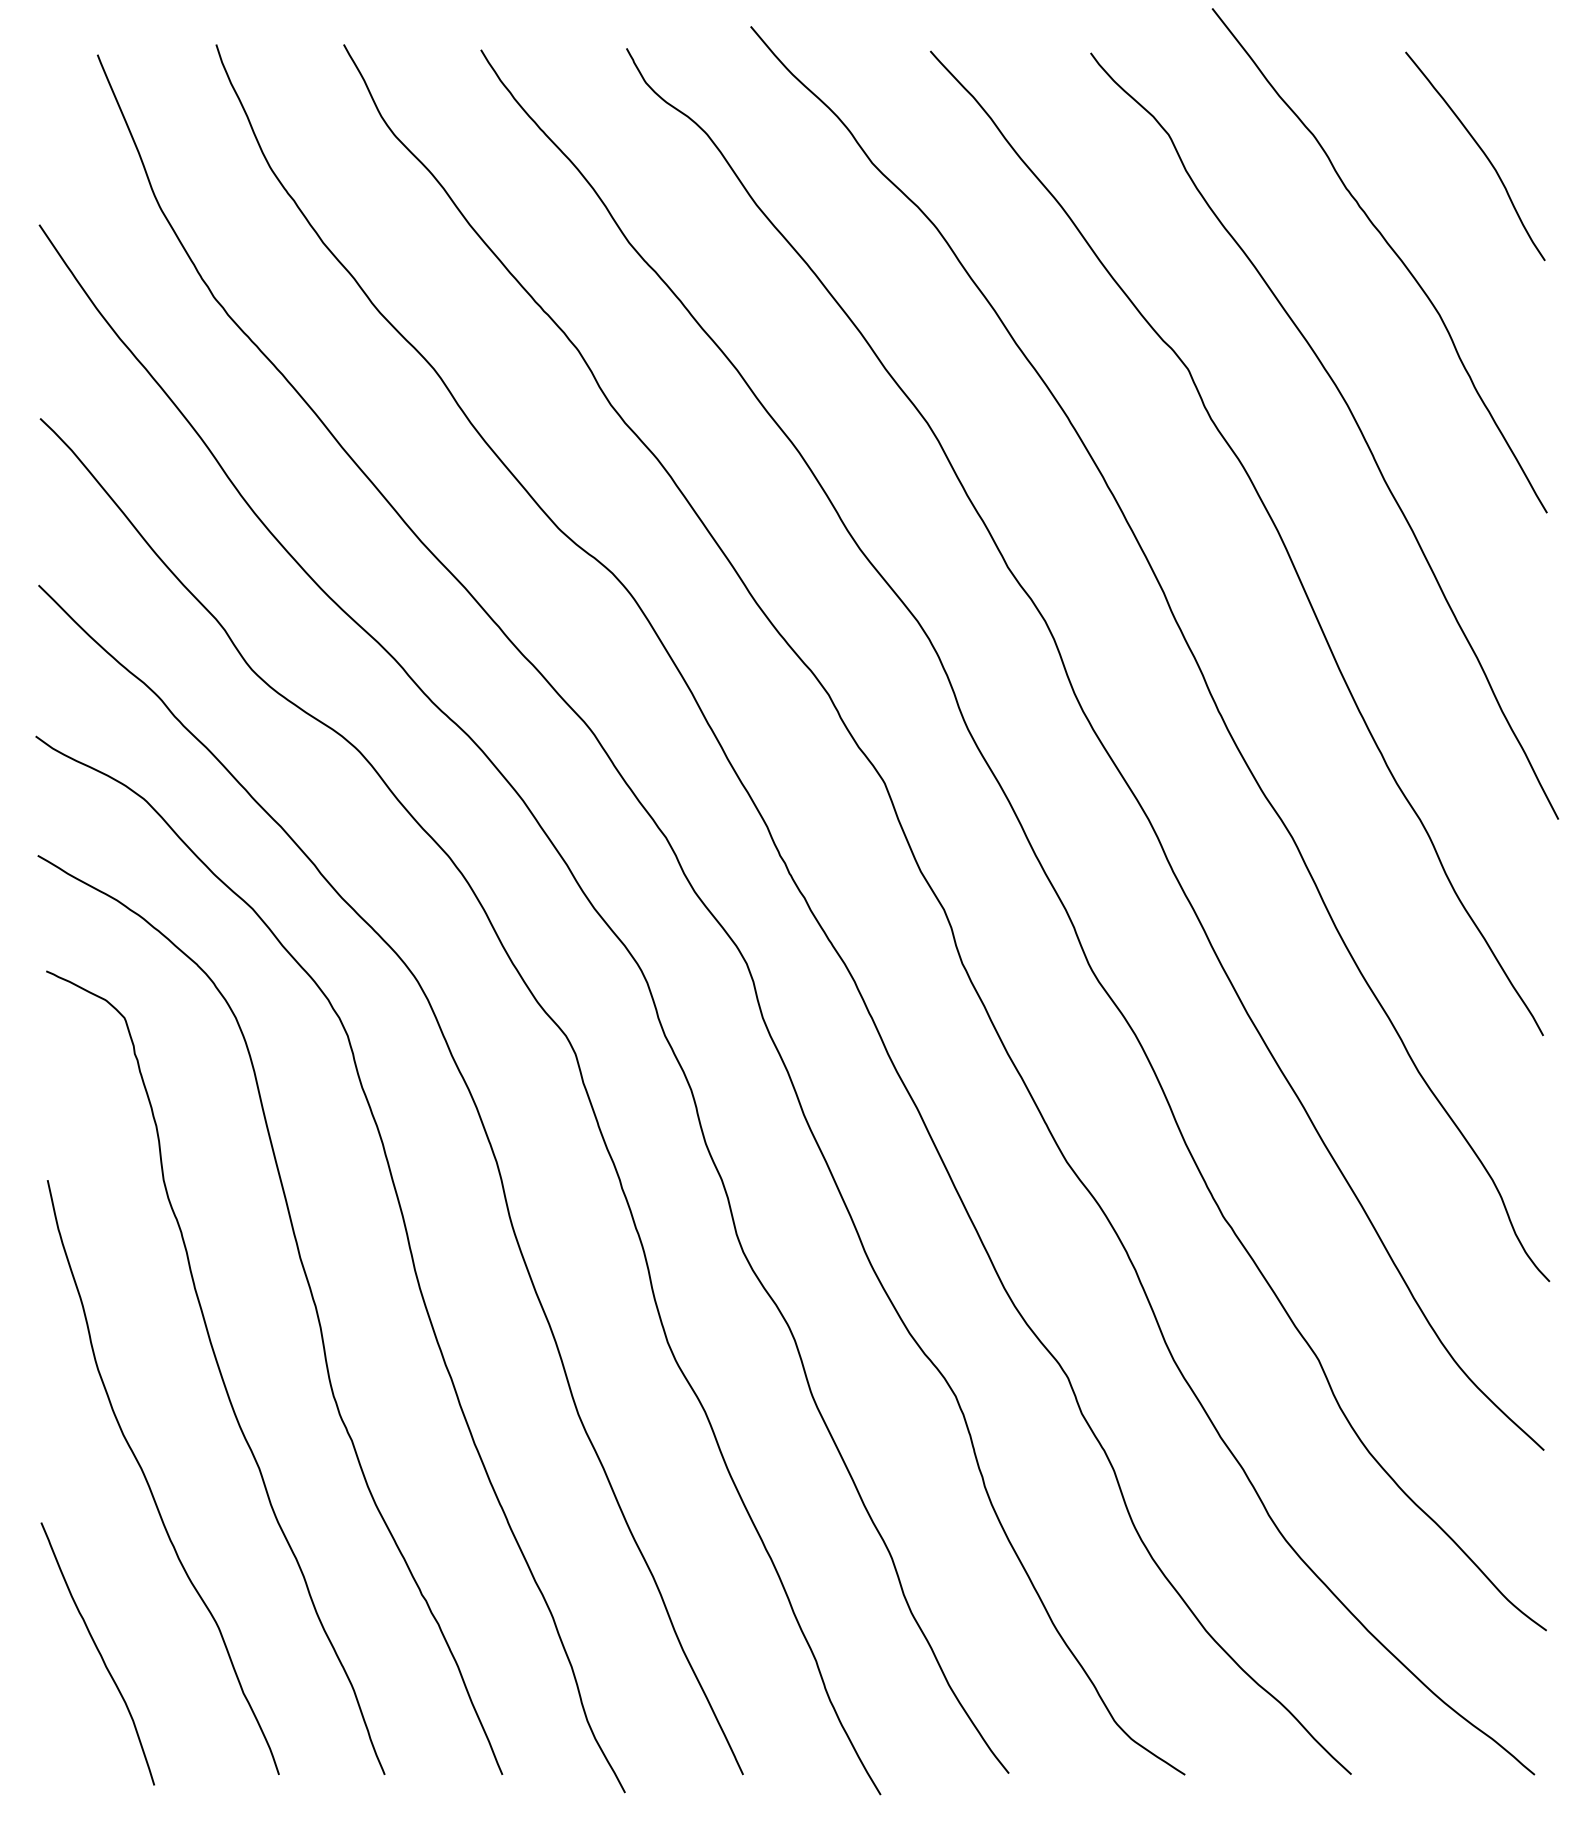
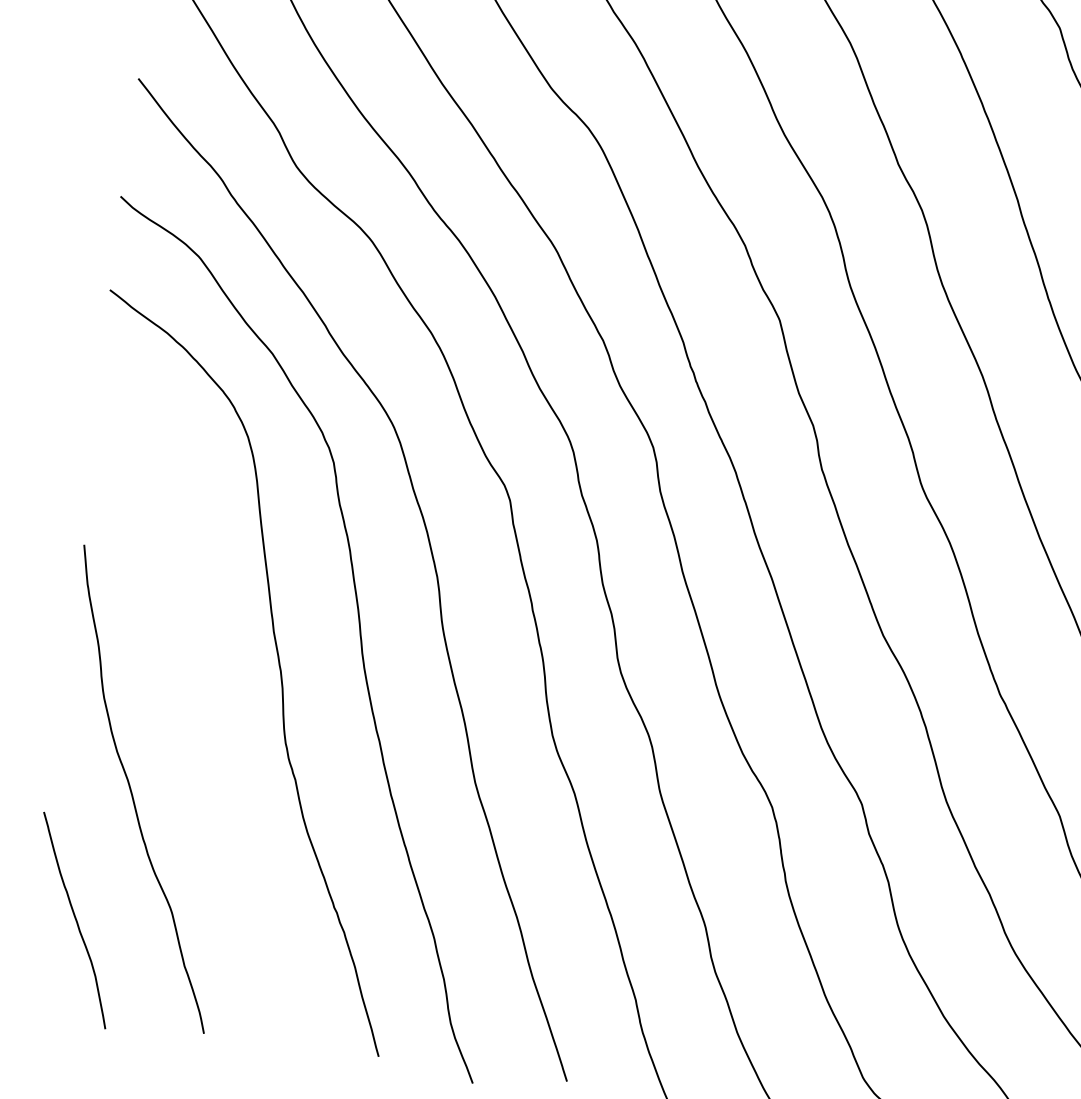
curve: (218, 1370) -> (198, 711), removed

